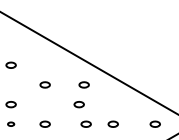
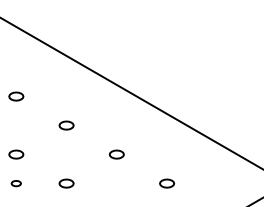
part: (83, 84) -> (123, 124), removed
part: (85, 123) -> (126, 182), removed
part: (154, 123) -> (227, 182), removed

